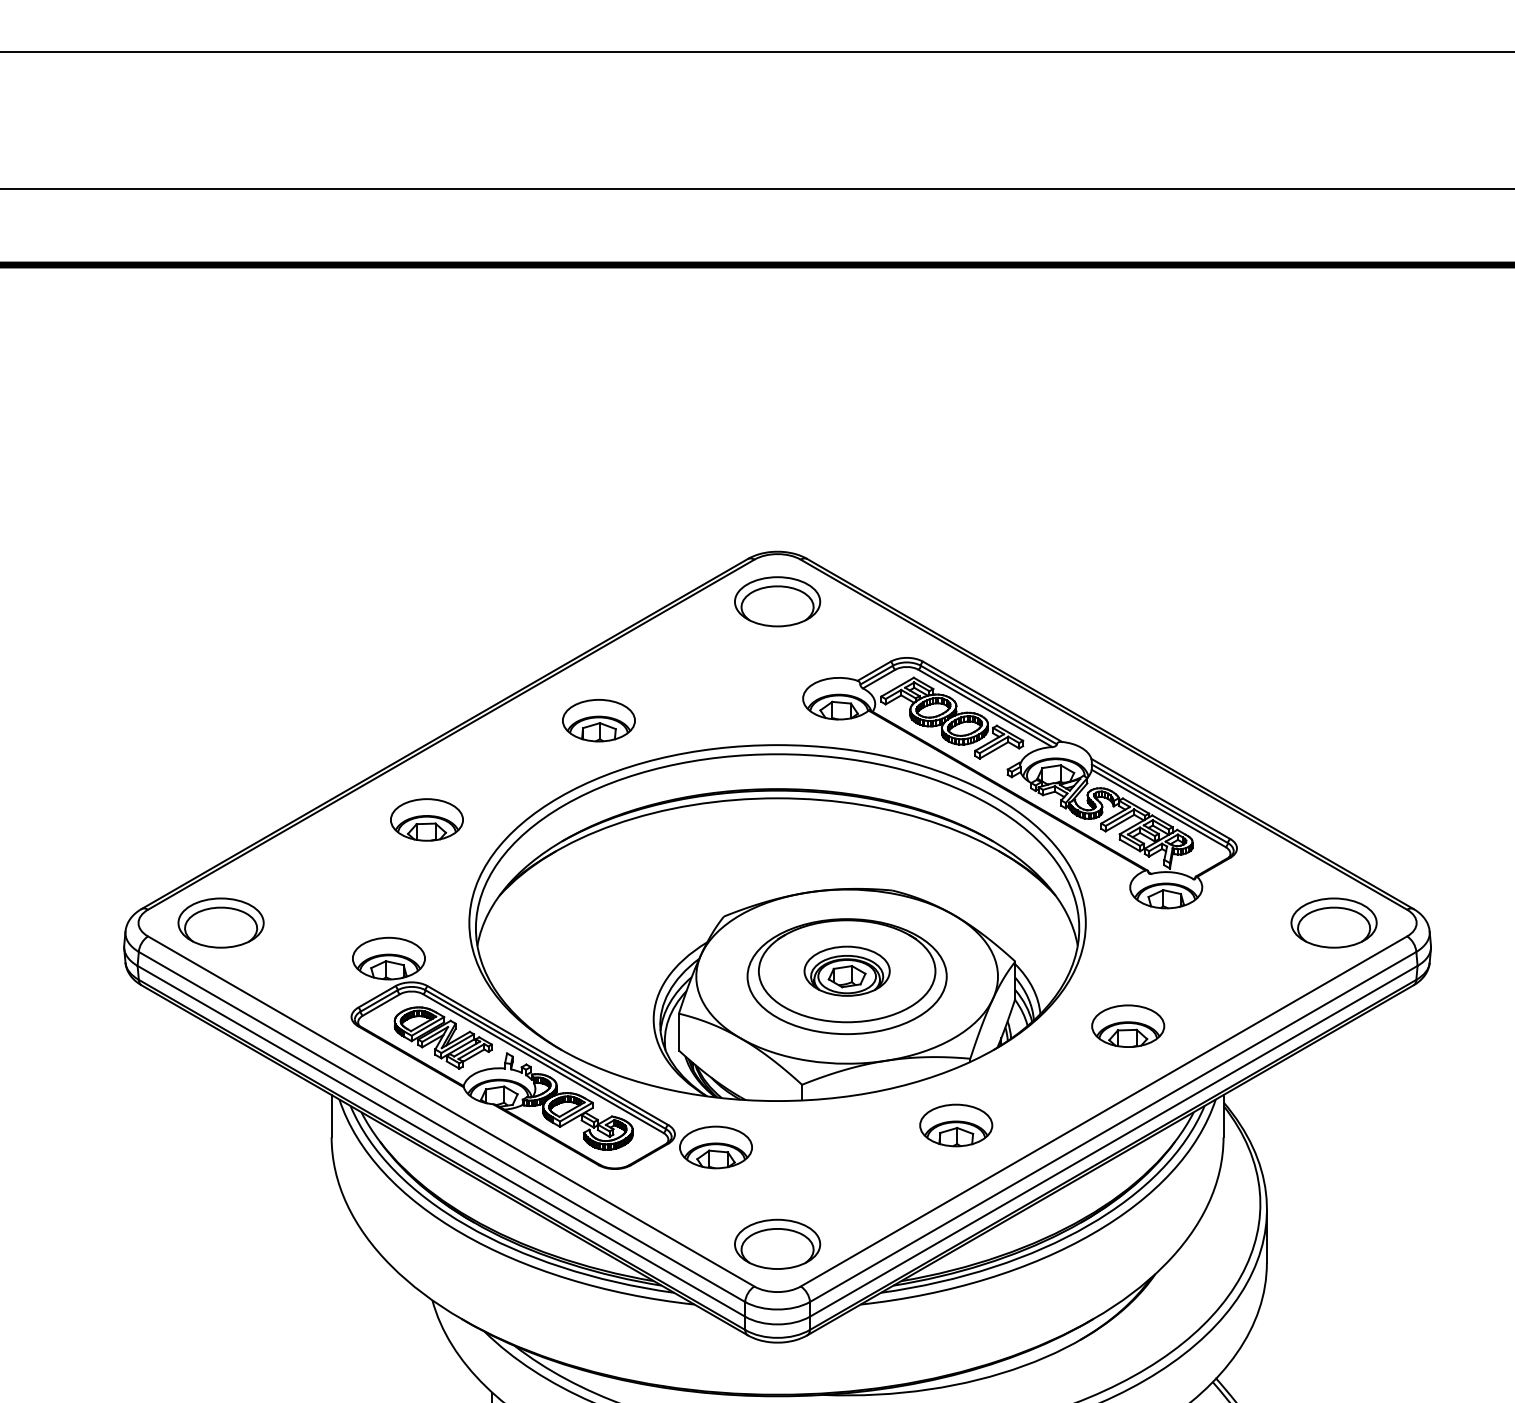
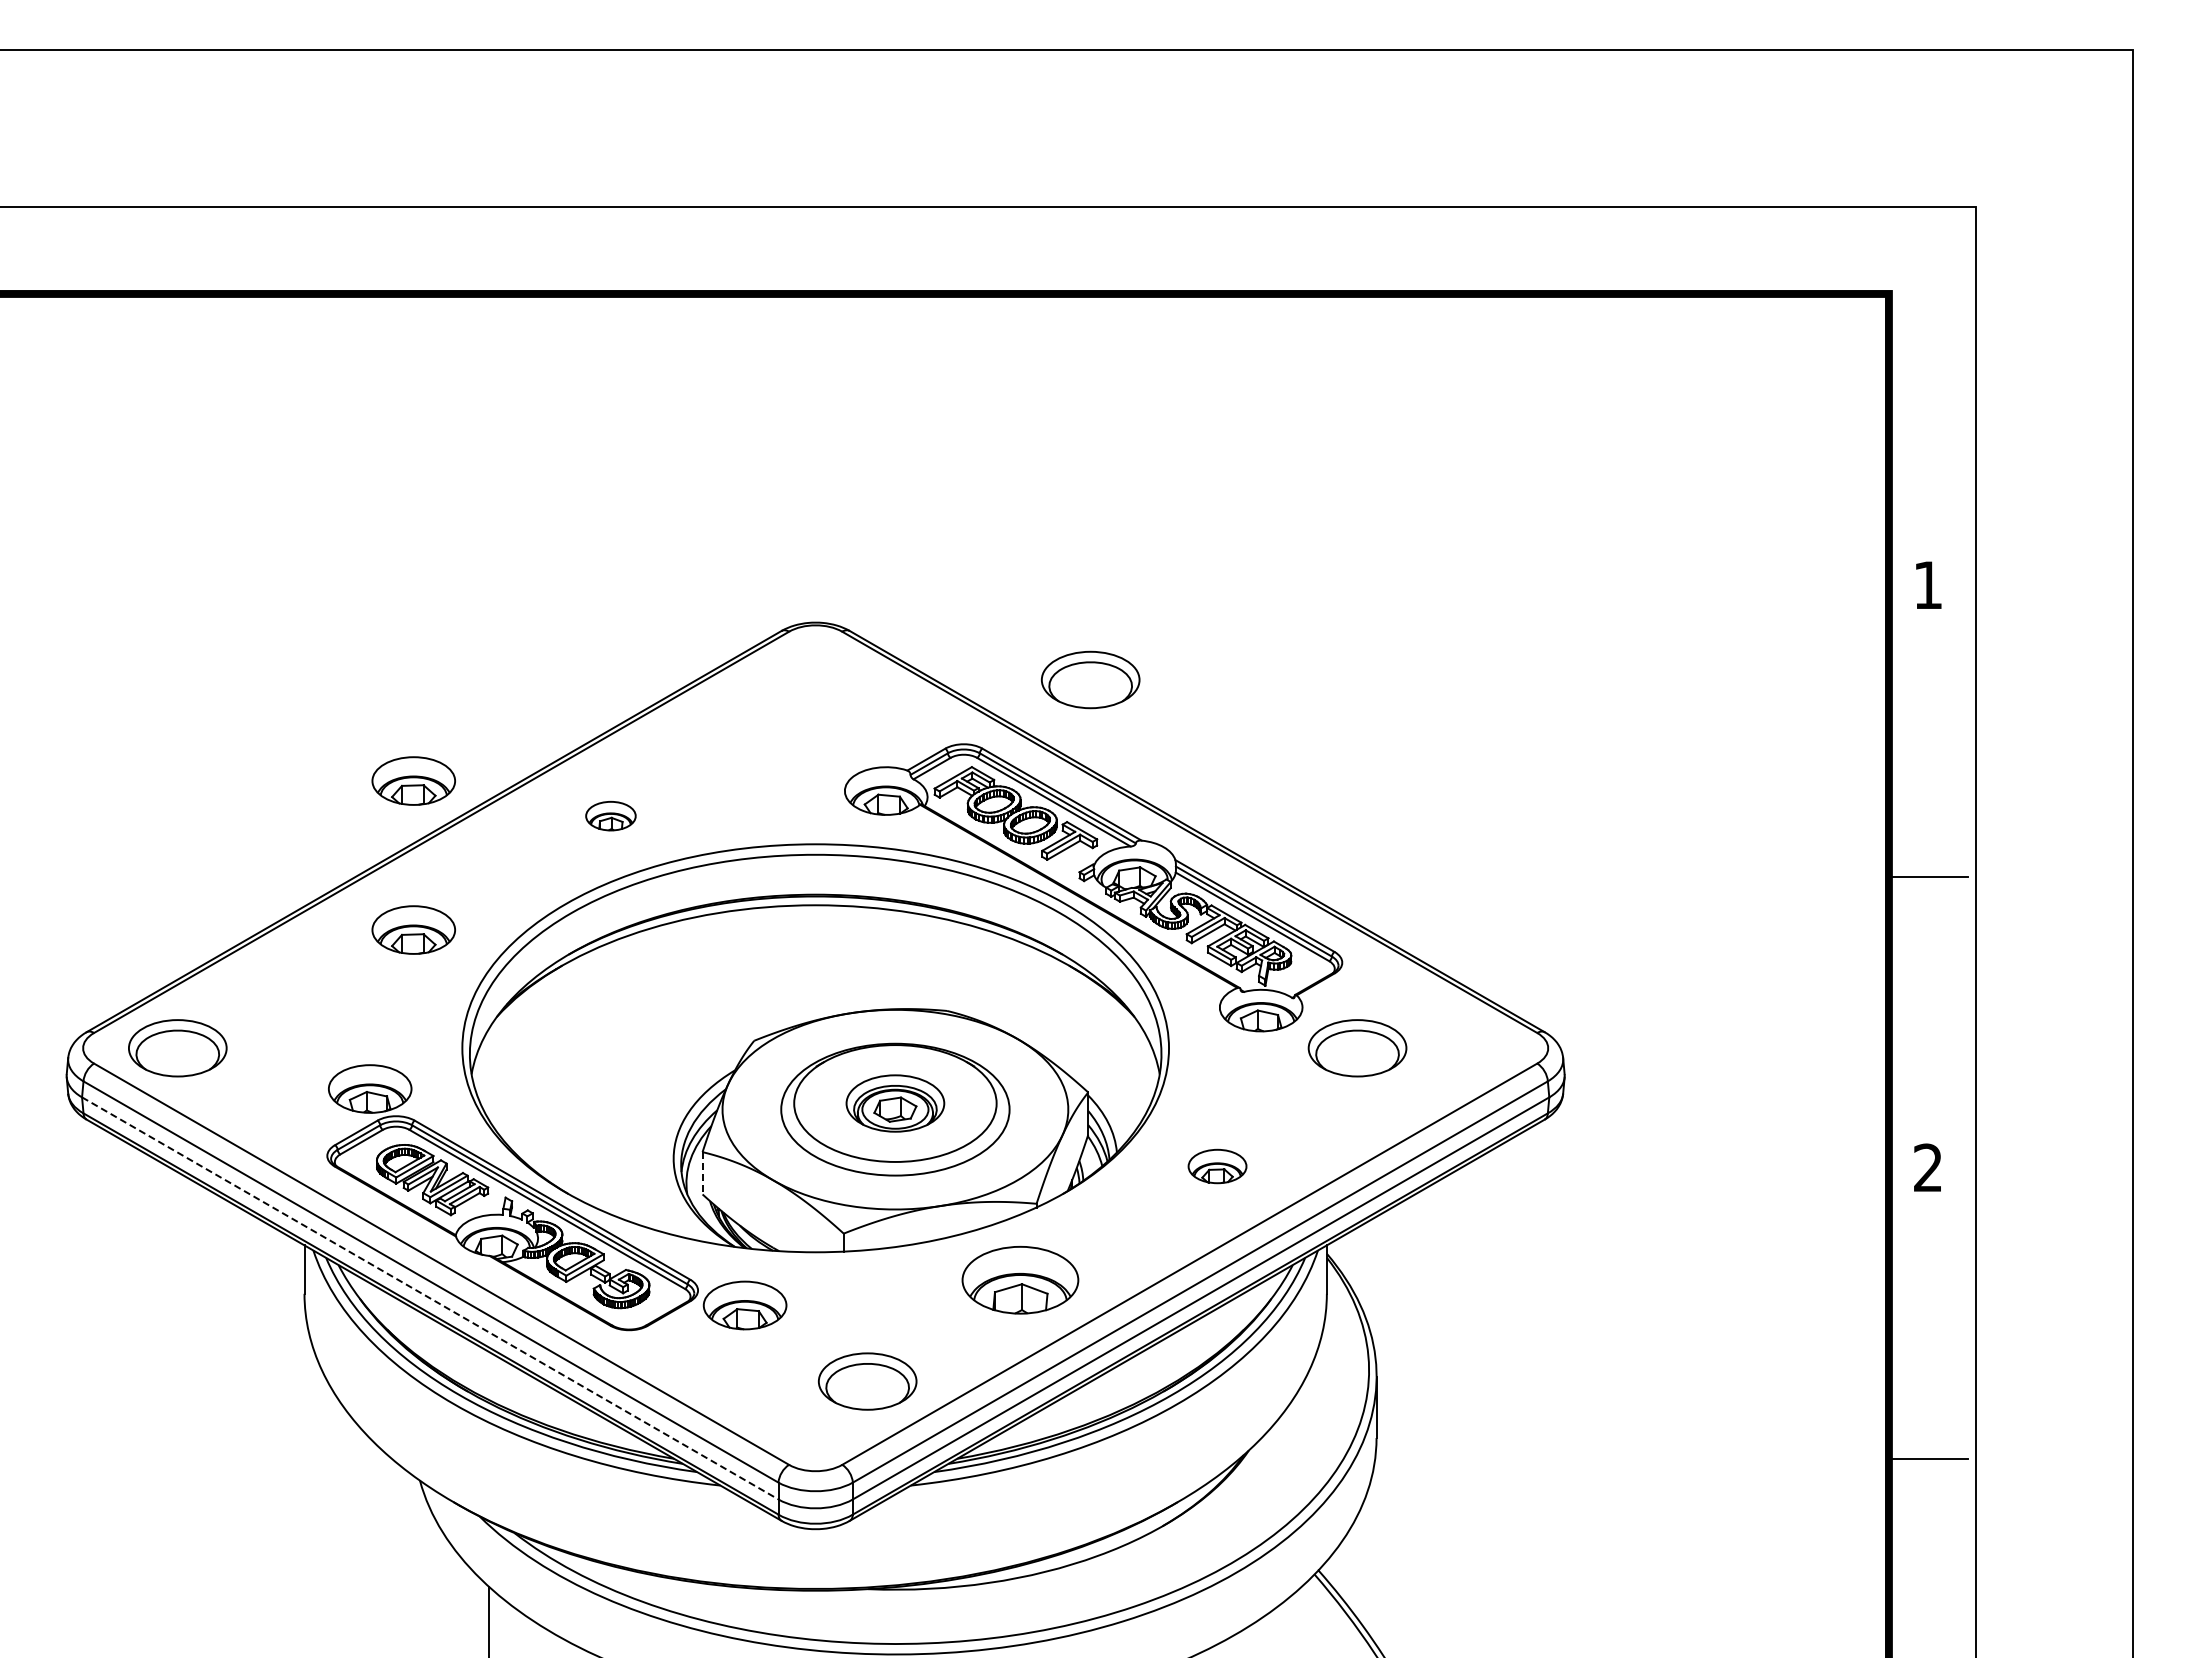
part: (777, 601) -> (1090, 679), moved
part: (426, 689) -> (413, 780), added
part: (598, 720) -> (610, 815), size x0.6
part: (1334, 923) -> (1357, 1048), moved
part: (1128, 1026) -> (1217, 1166), size x0.7
line: (678, 1032) -> (702, 1173), solid -> dashed
part: (956, 1125) -> (1020, 1280), size x1.4
line: (441, 1141) -> (430, 1298), solid -> dashed
part: (777, 1244) -> (867, 1381), moved

